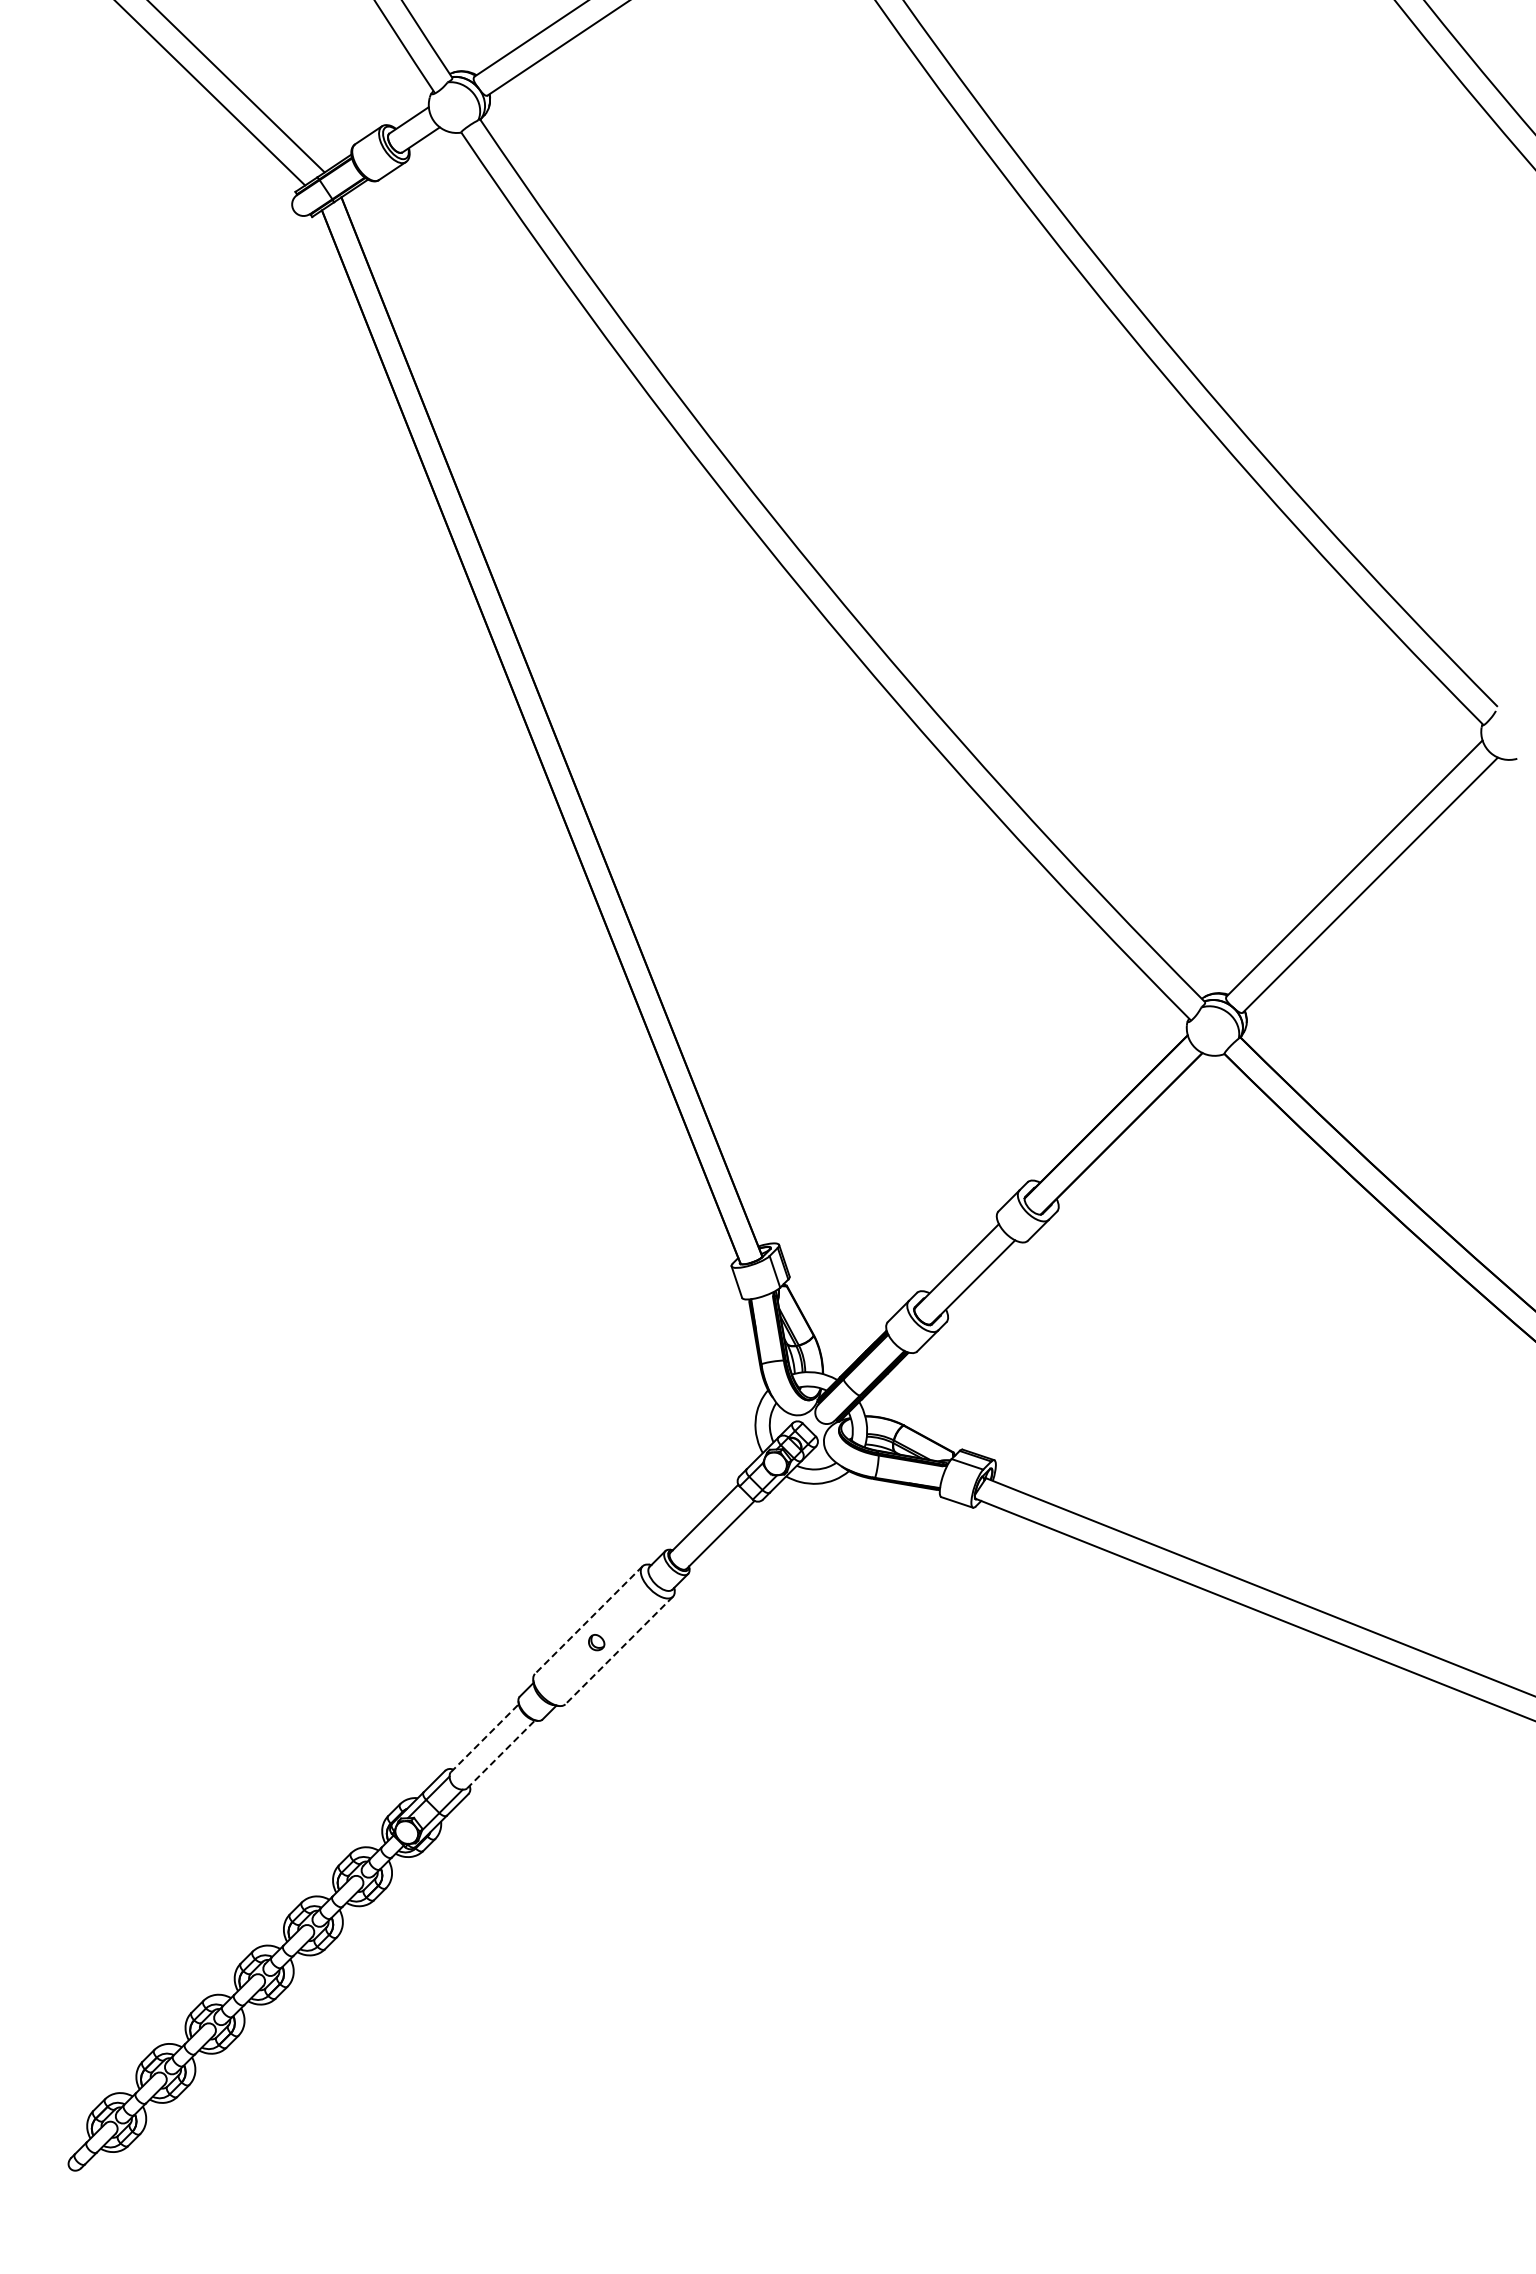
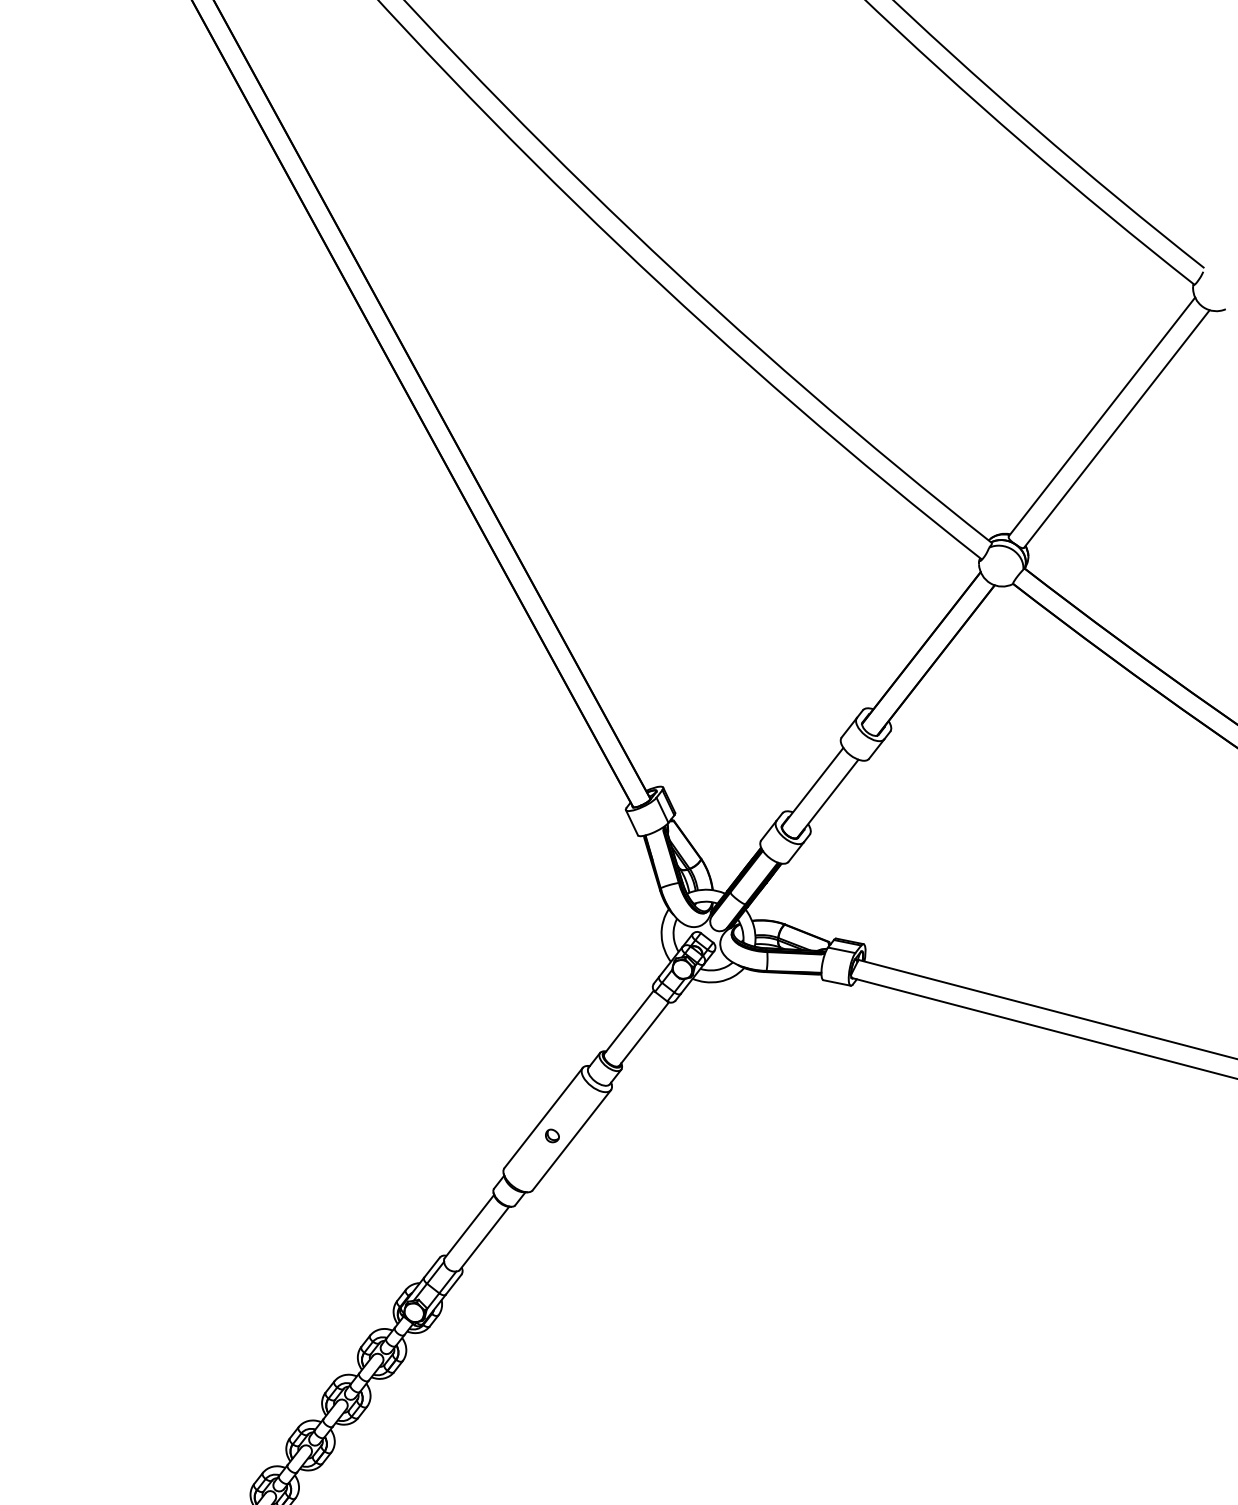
line: (588, 1620) -> (543, 1118), dashed -> solid
line: (618, 1650) -> (571, 1140), dashed -> solid
line: (485, 1737) -> (469, 1225), dashed -> solid
line: (501, 1754) -> (484, 1238), dashed -> solid

